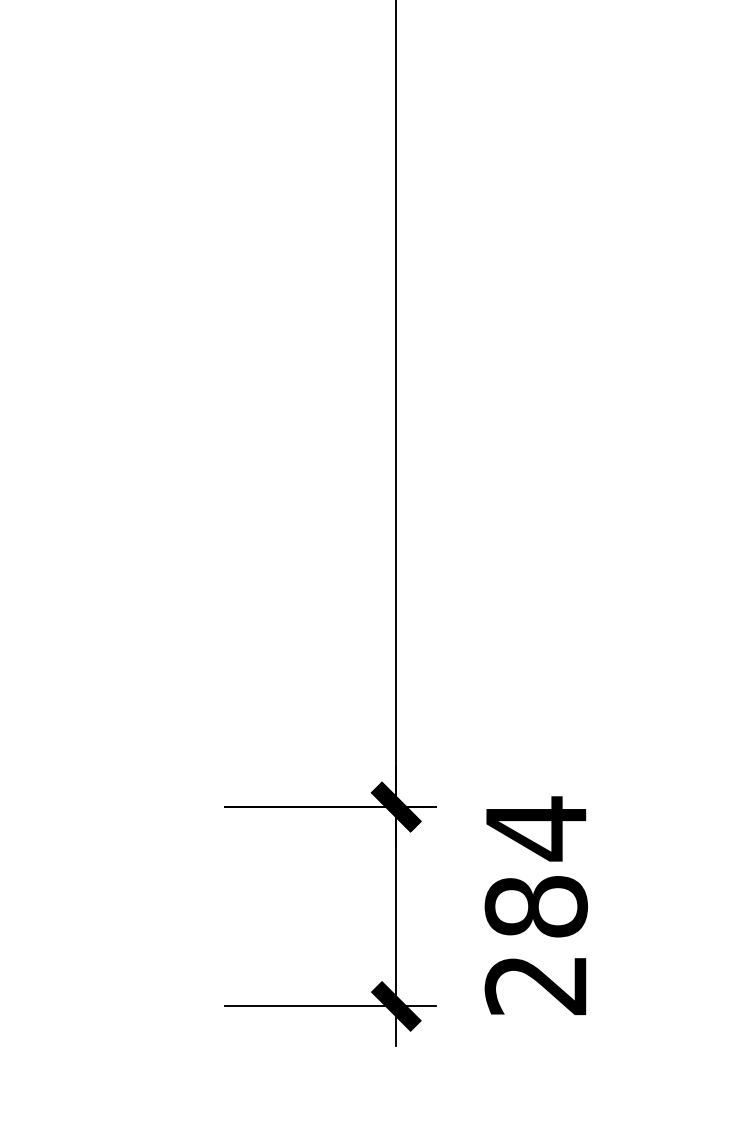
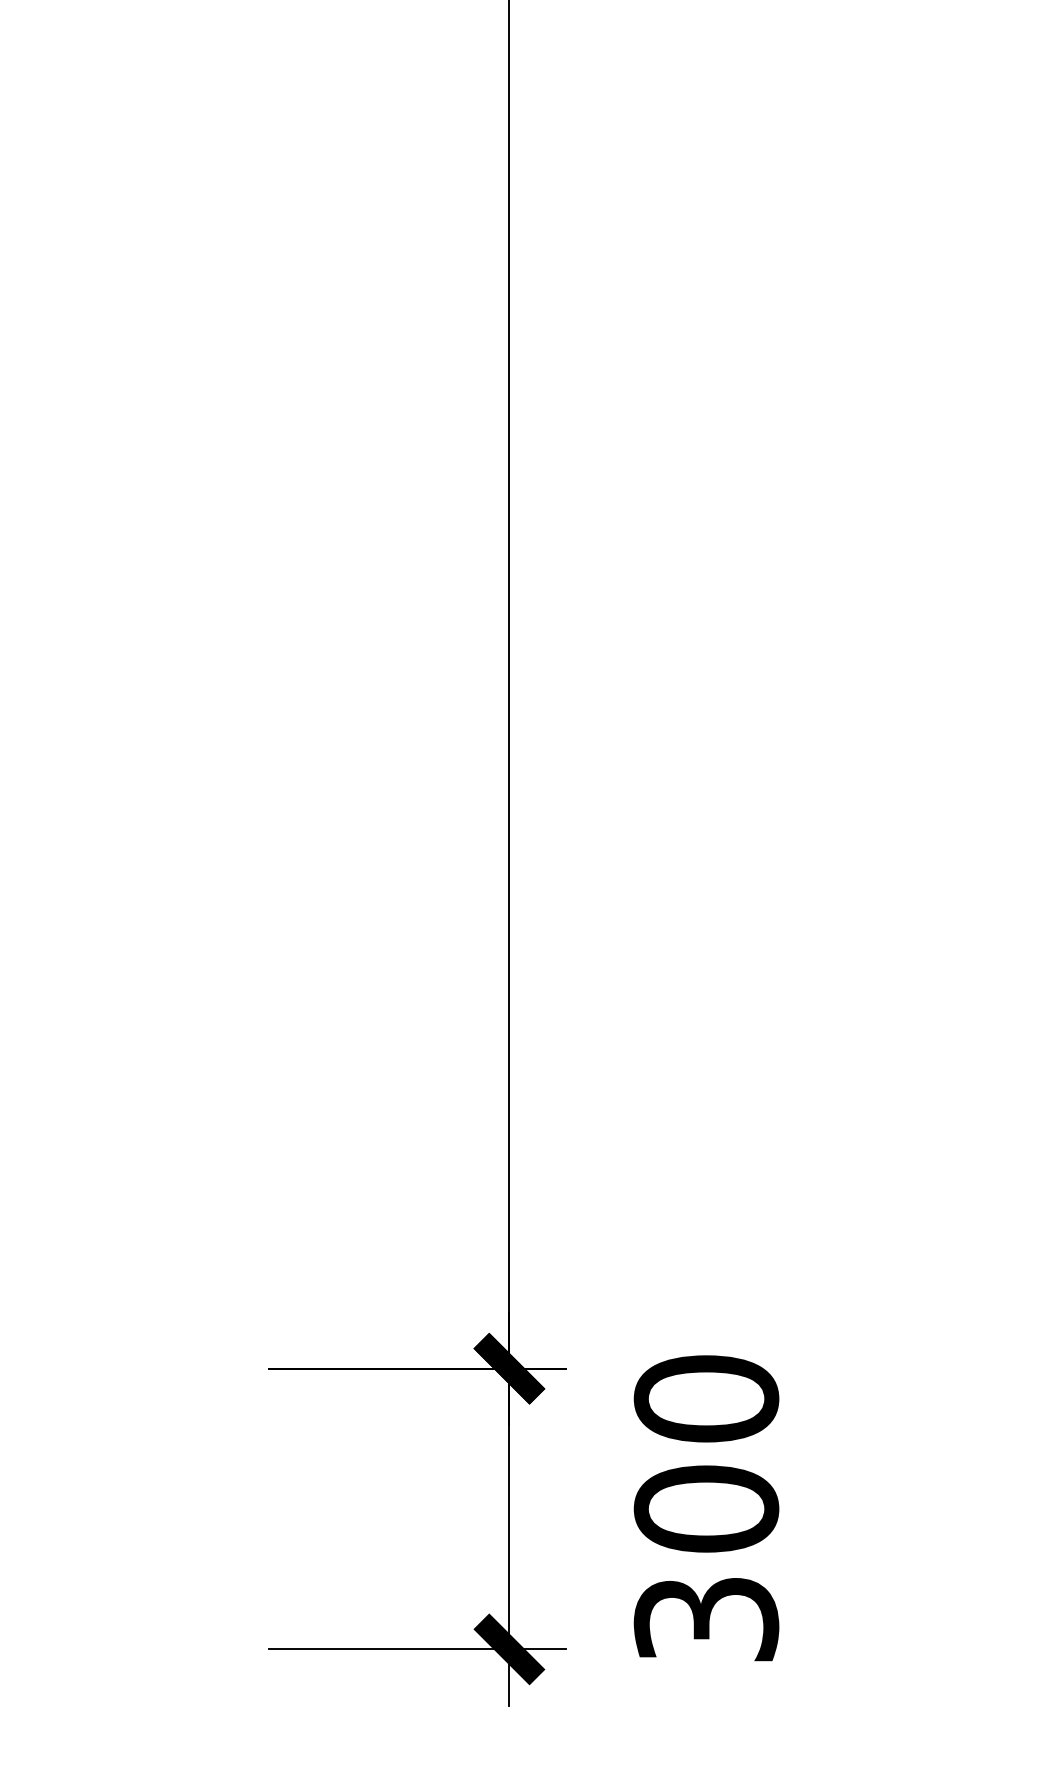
text: (536, 905) -> (706, 1507), 284 -> 300

